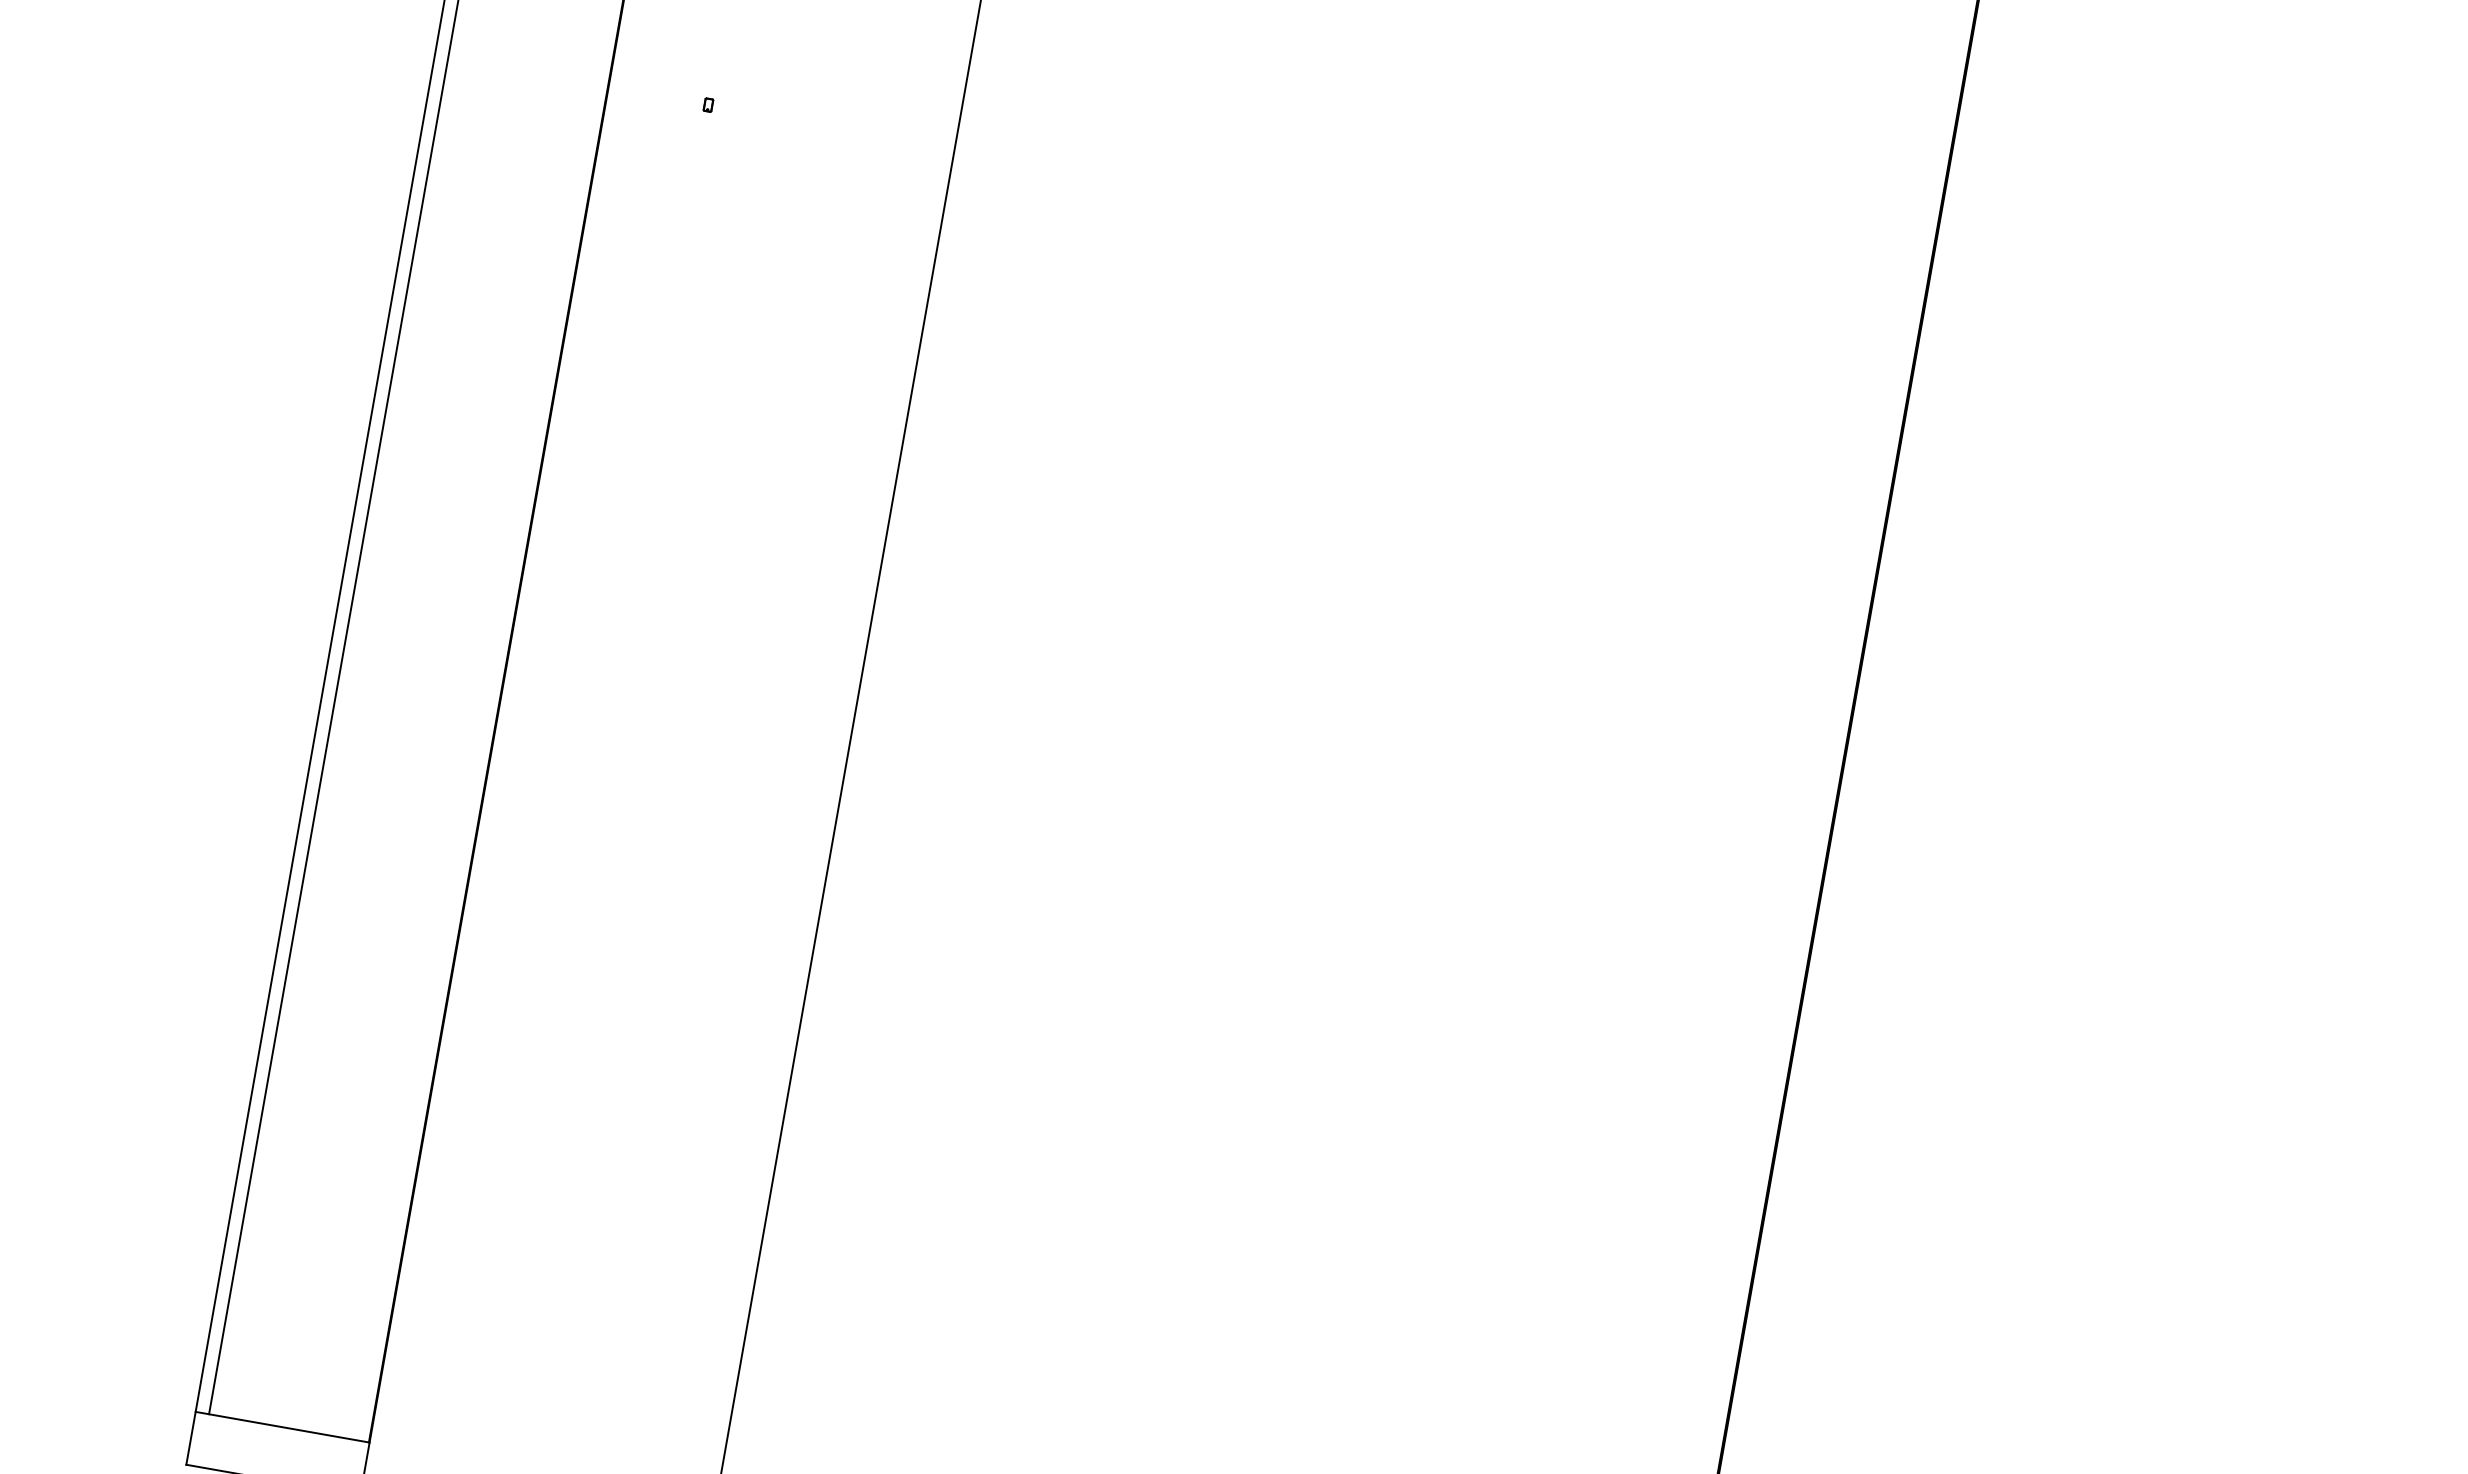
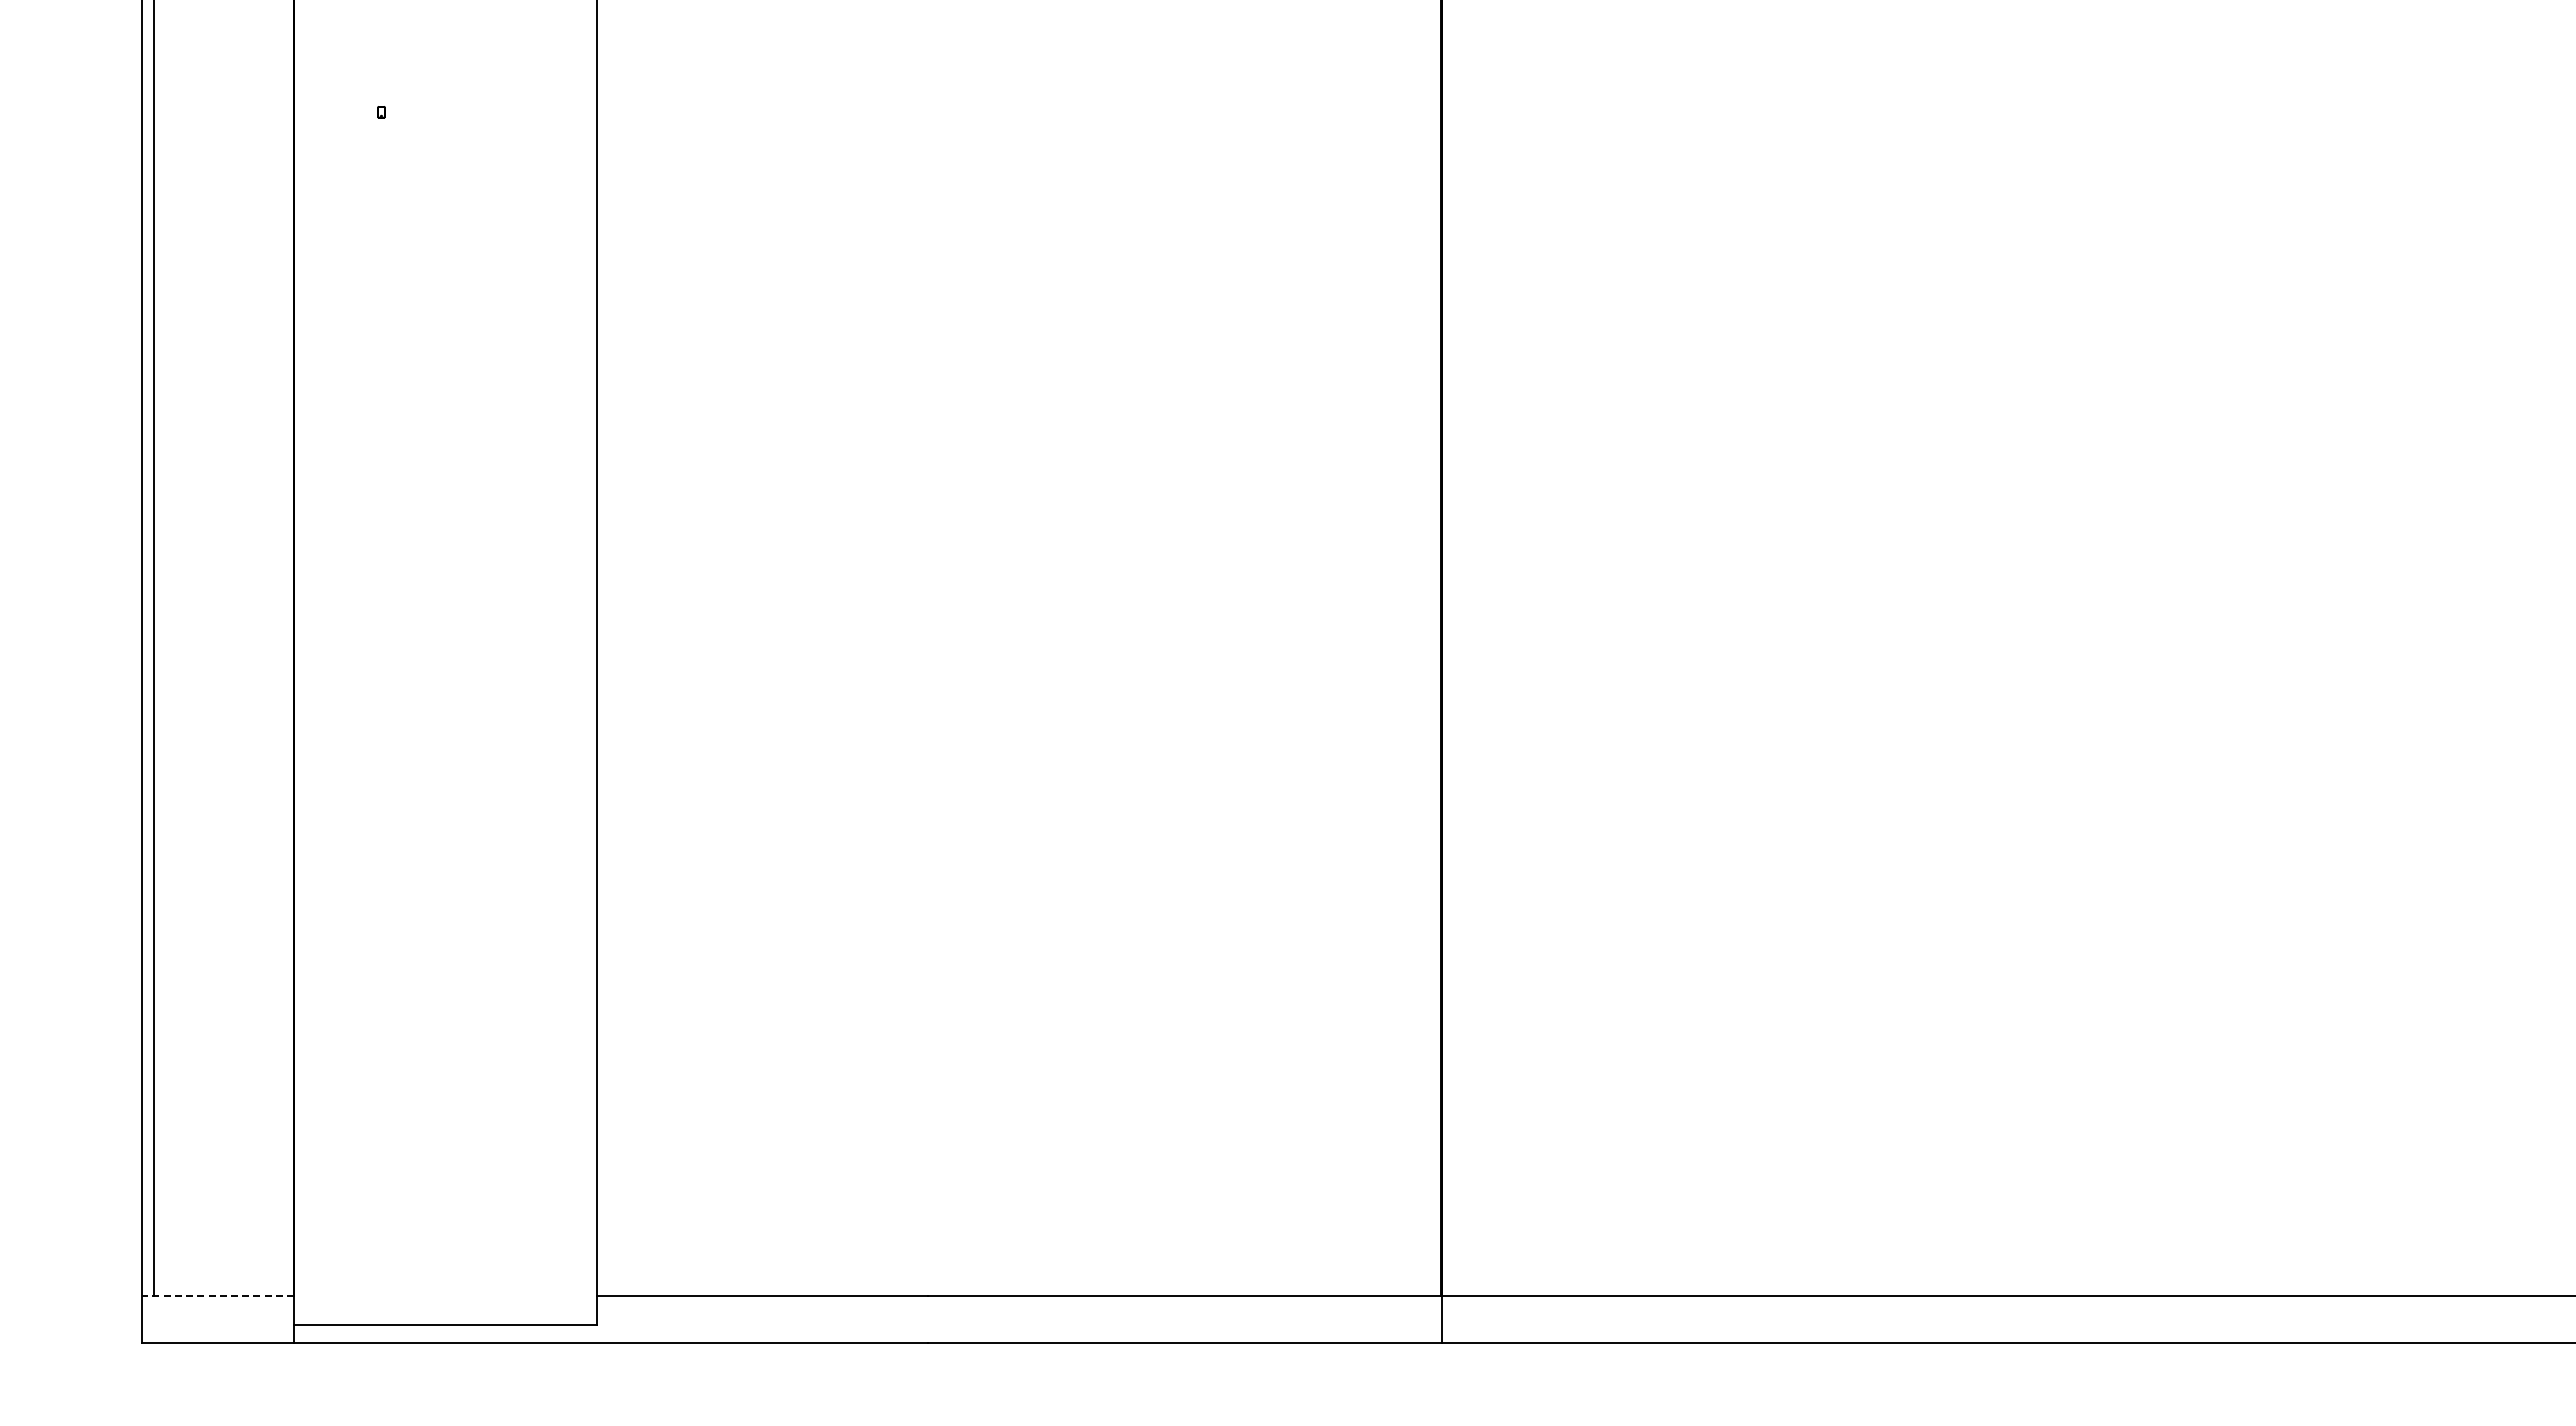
line: (282, 1427) -> (218, 1296), solid -> dashed

